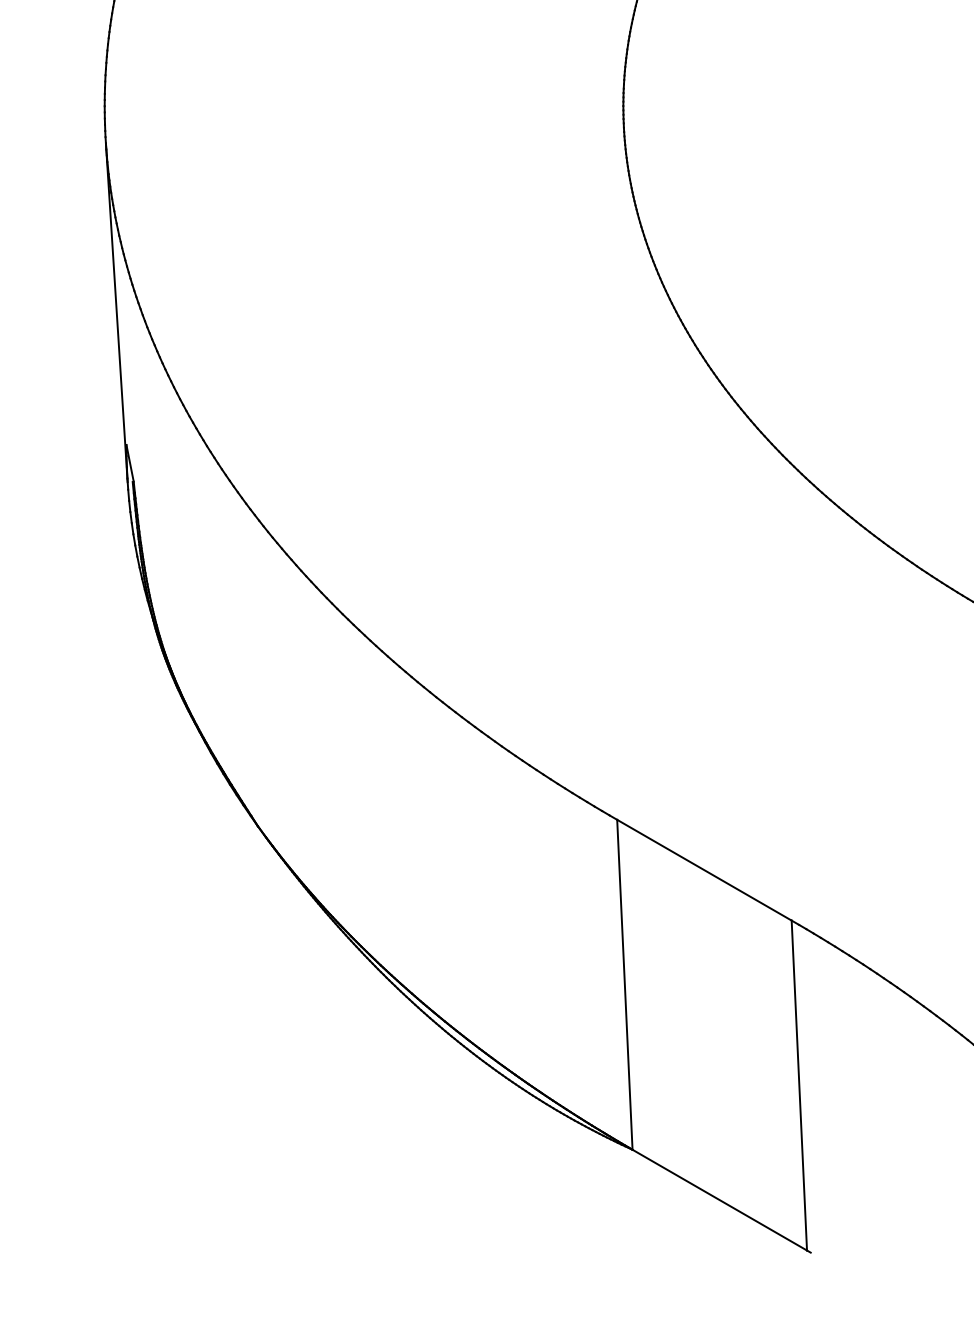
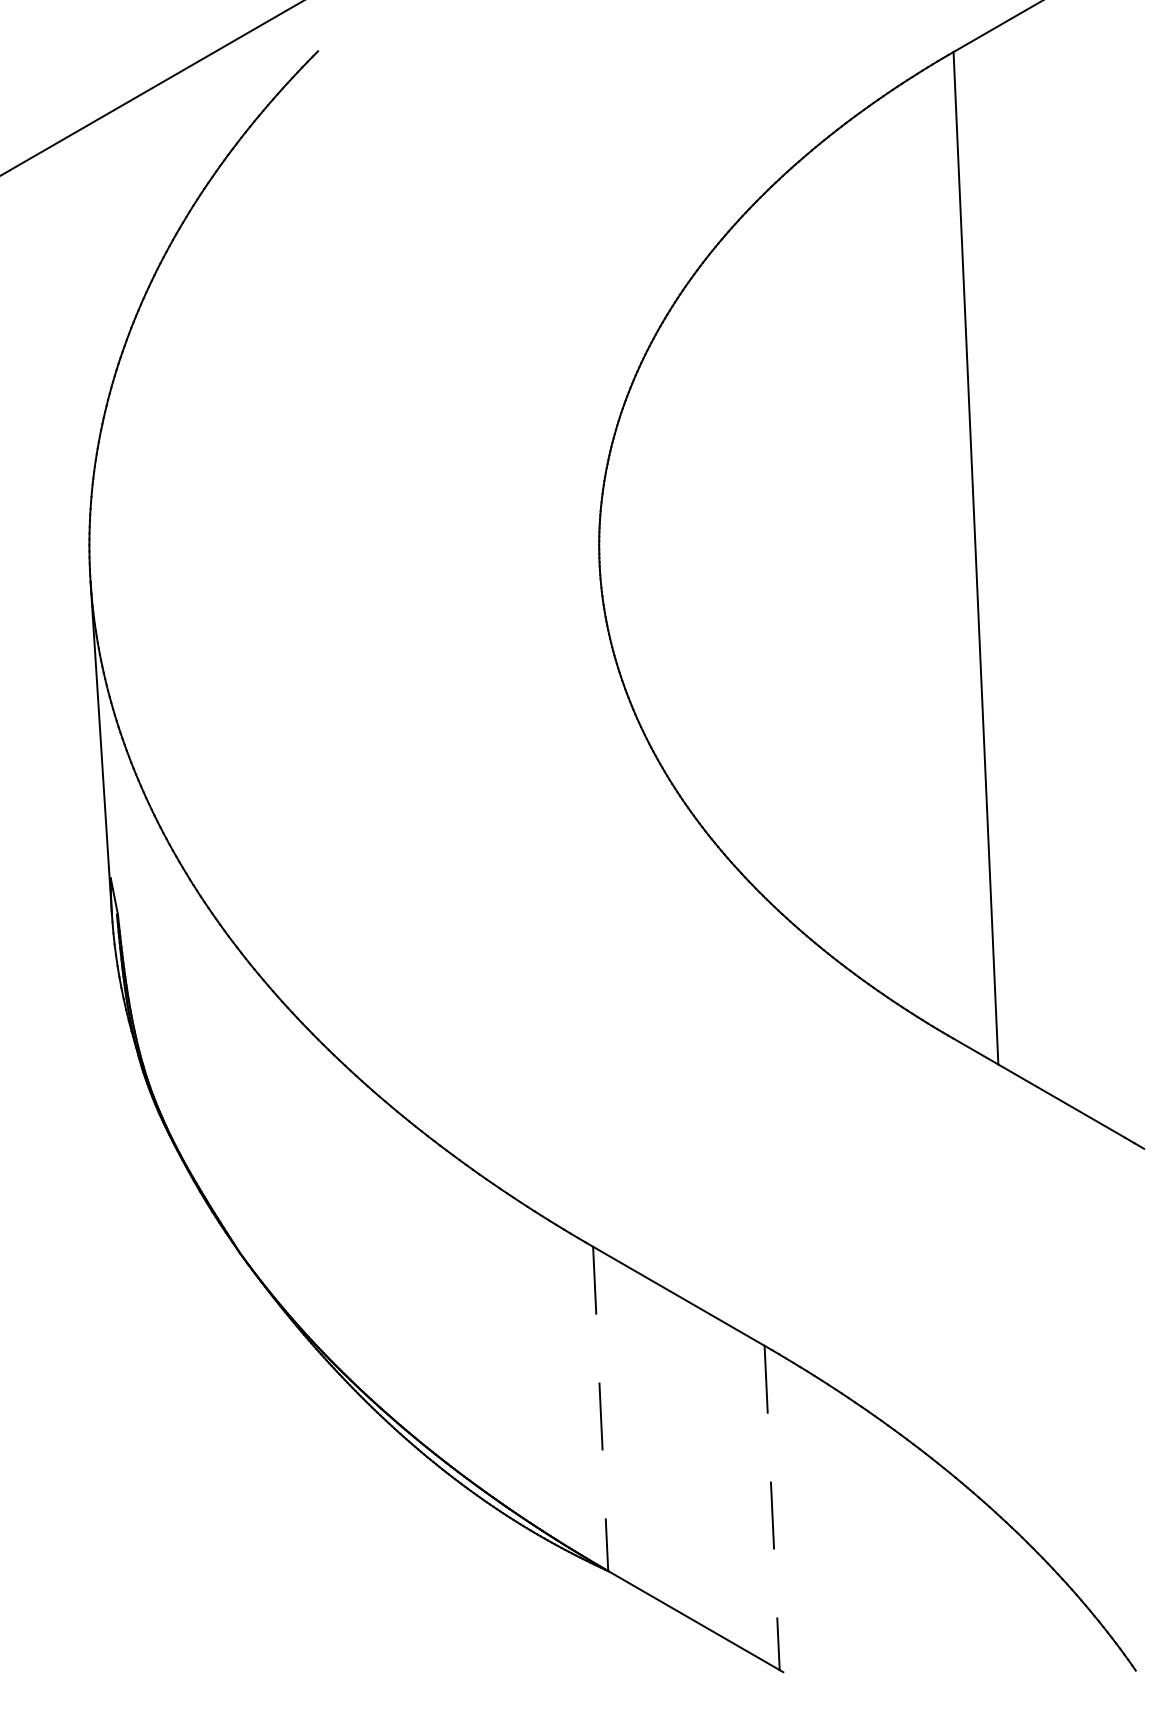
line: (624, 985) -> (600, 1409), solid -> dashed
line: (799, 1086) -> (772, 1508), solid -> dashed

